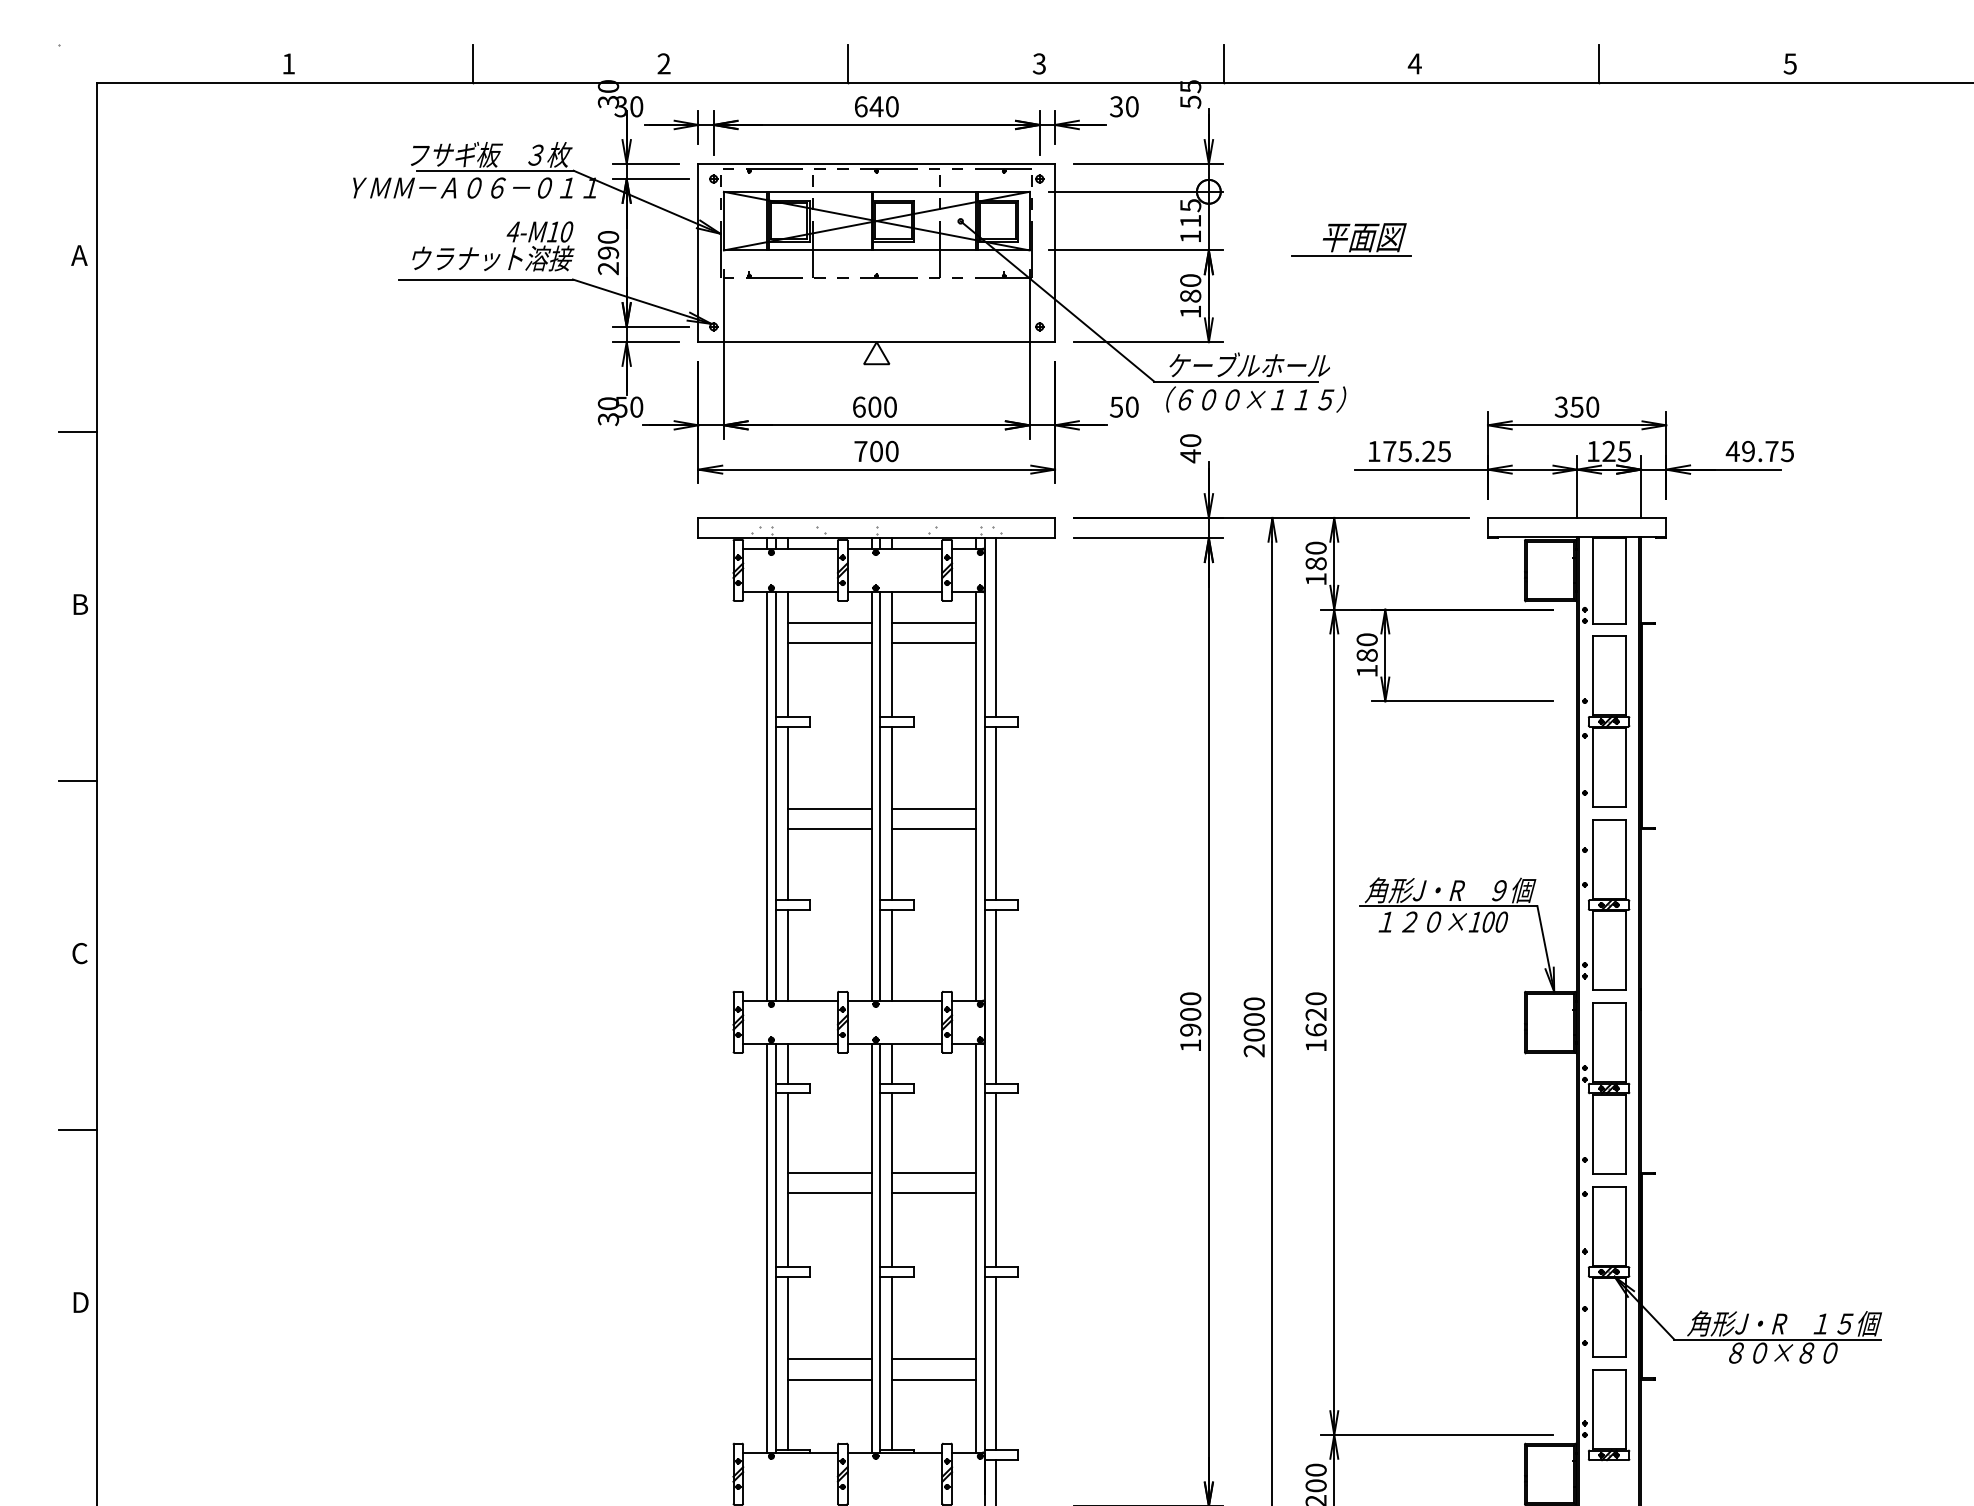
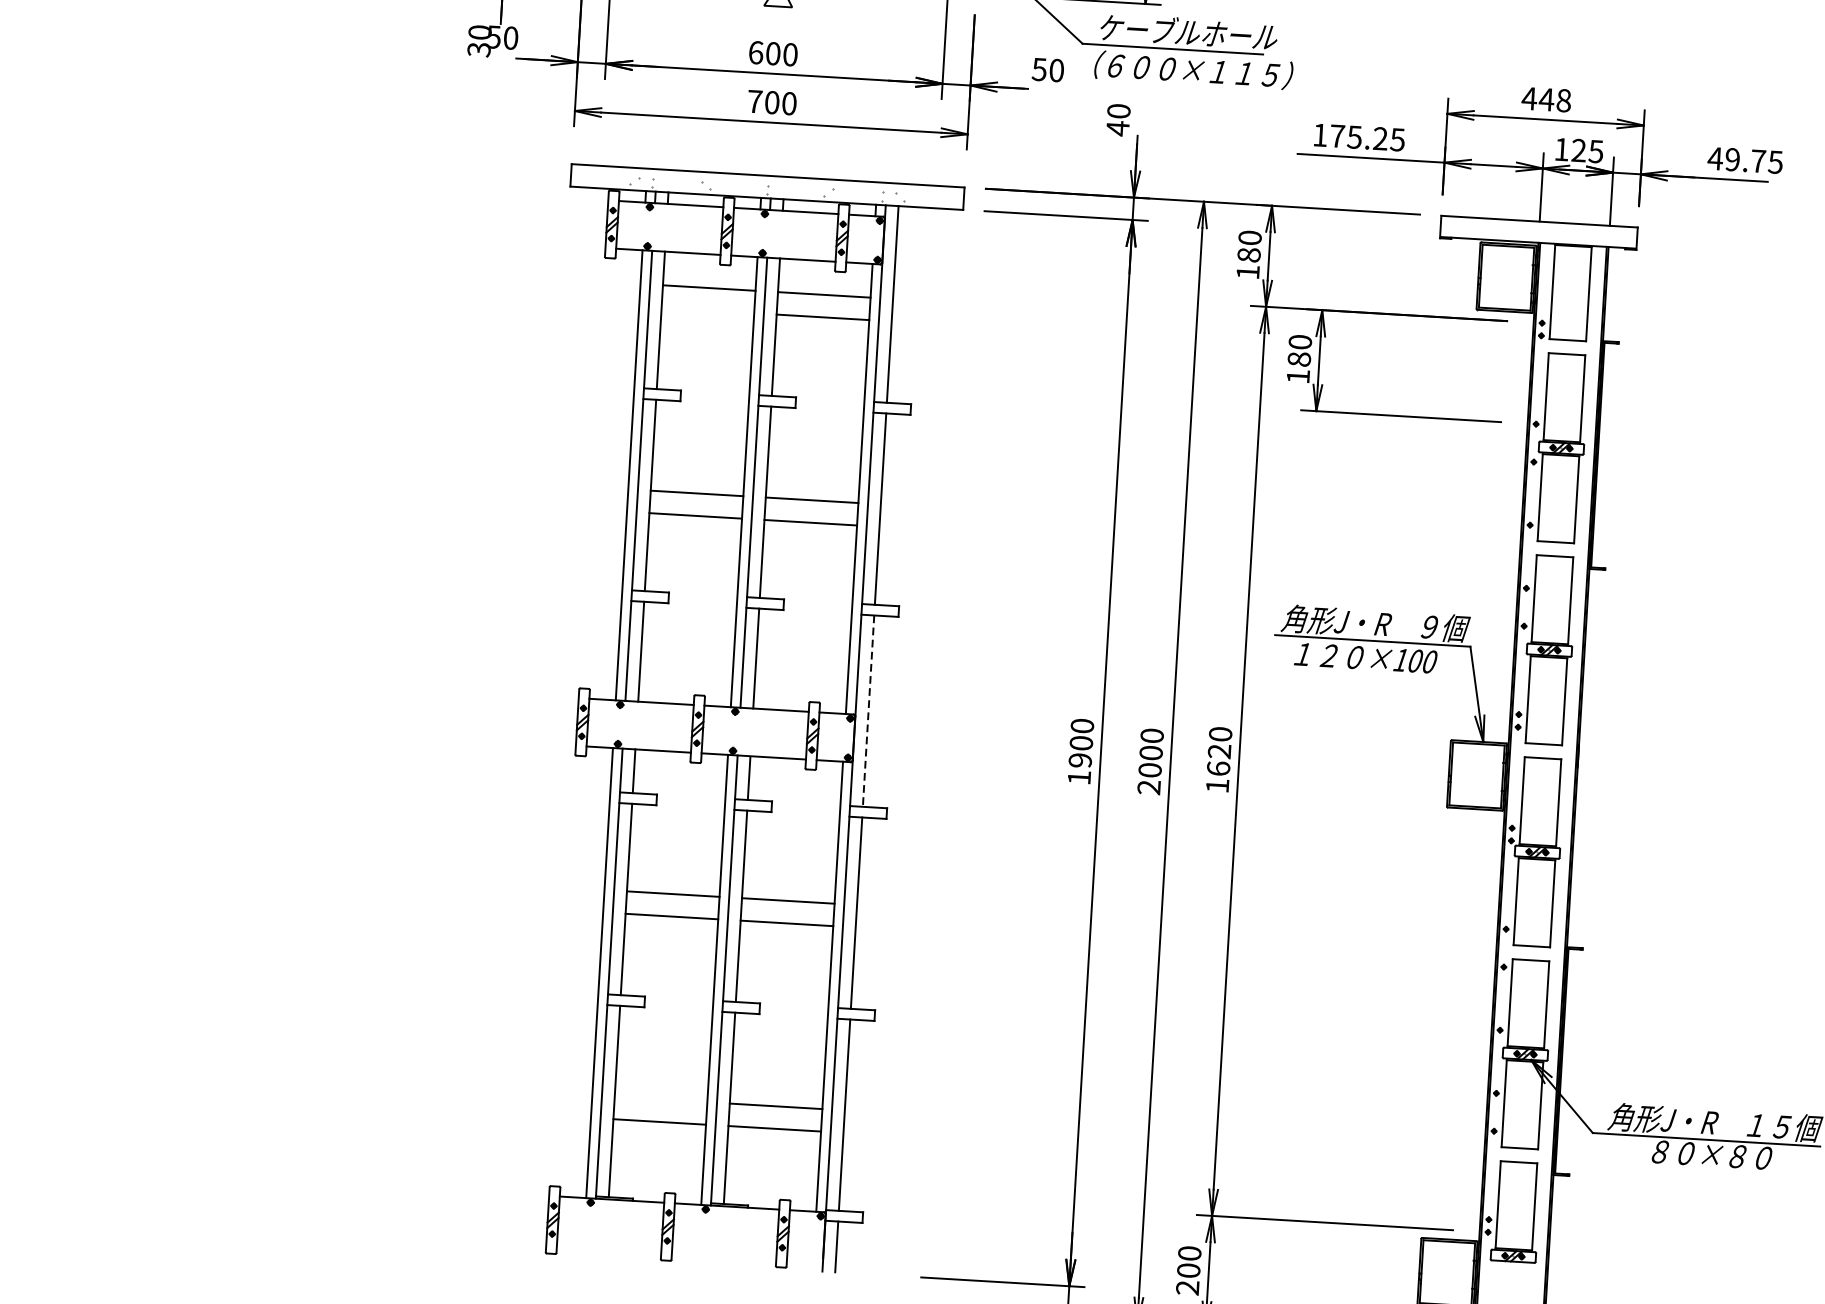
text: (1576, 406) -> (1546, 98), 350 -> 448
line: (829, 642) -> (707, 309), removed
line: (996, 996) -> (868, 710), solid -> dashed
line: (829, 1359) -> (661, 1099), removed

